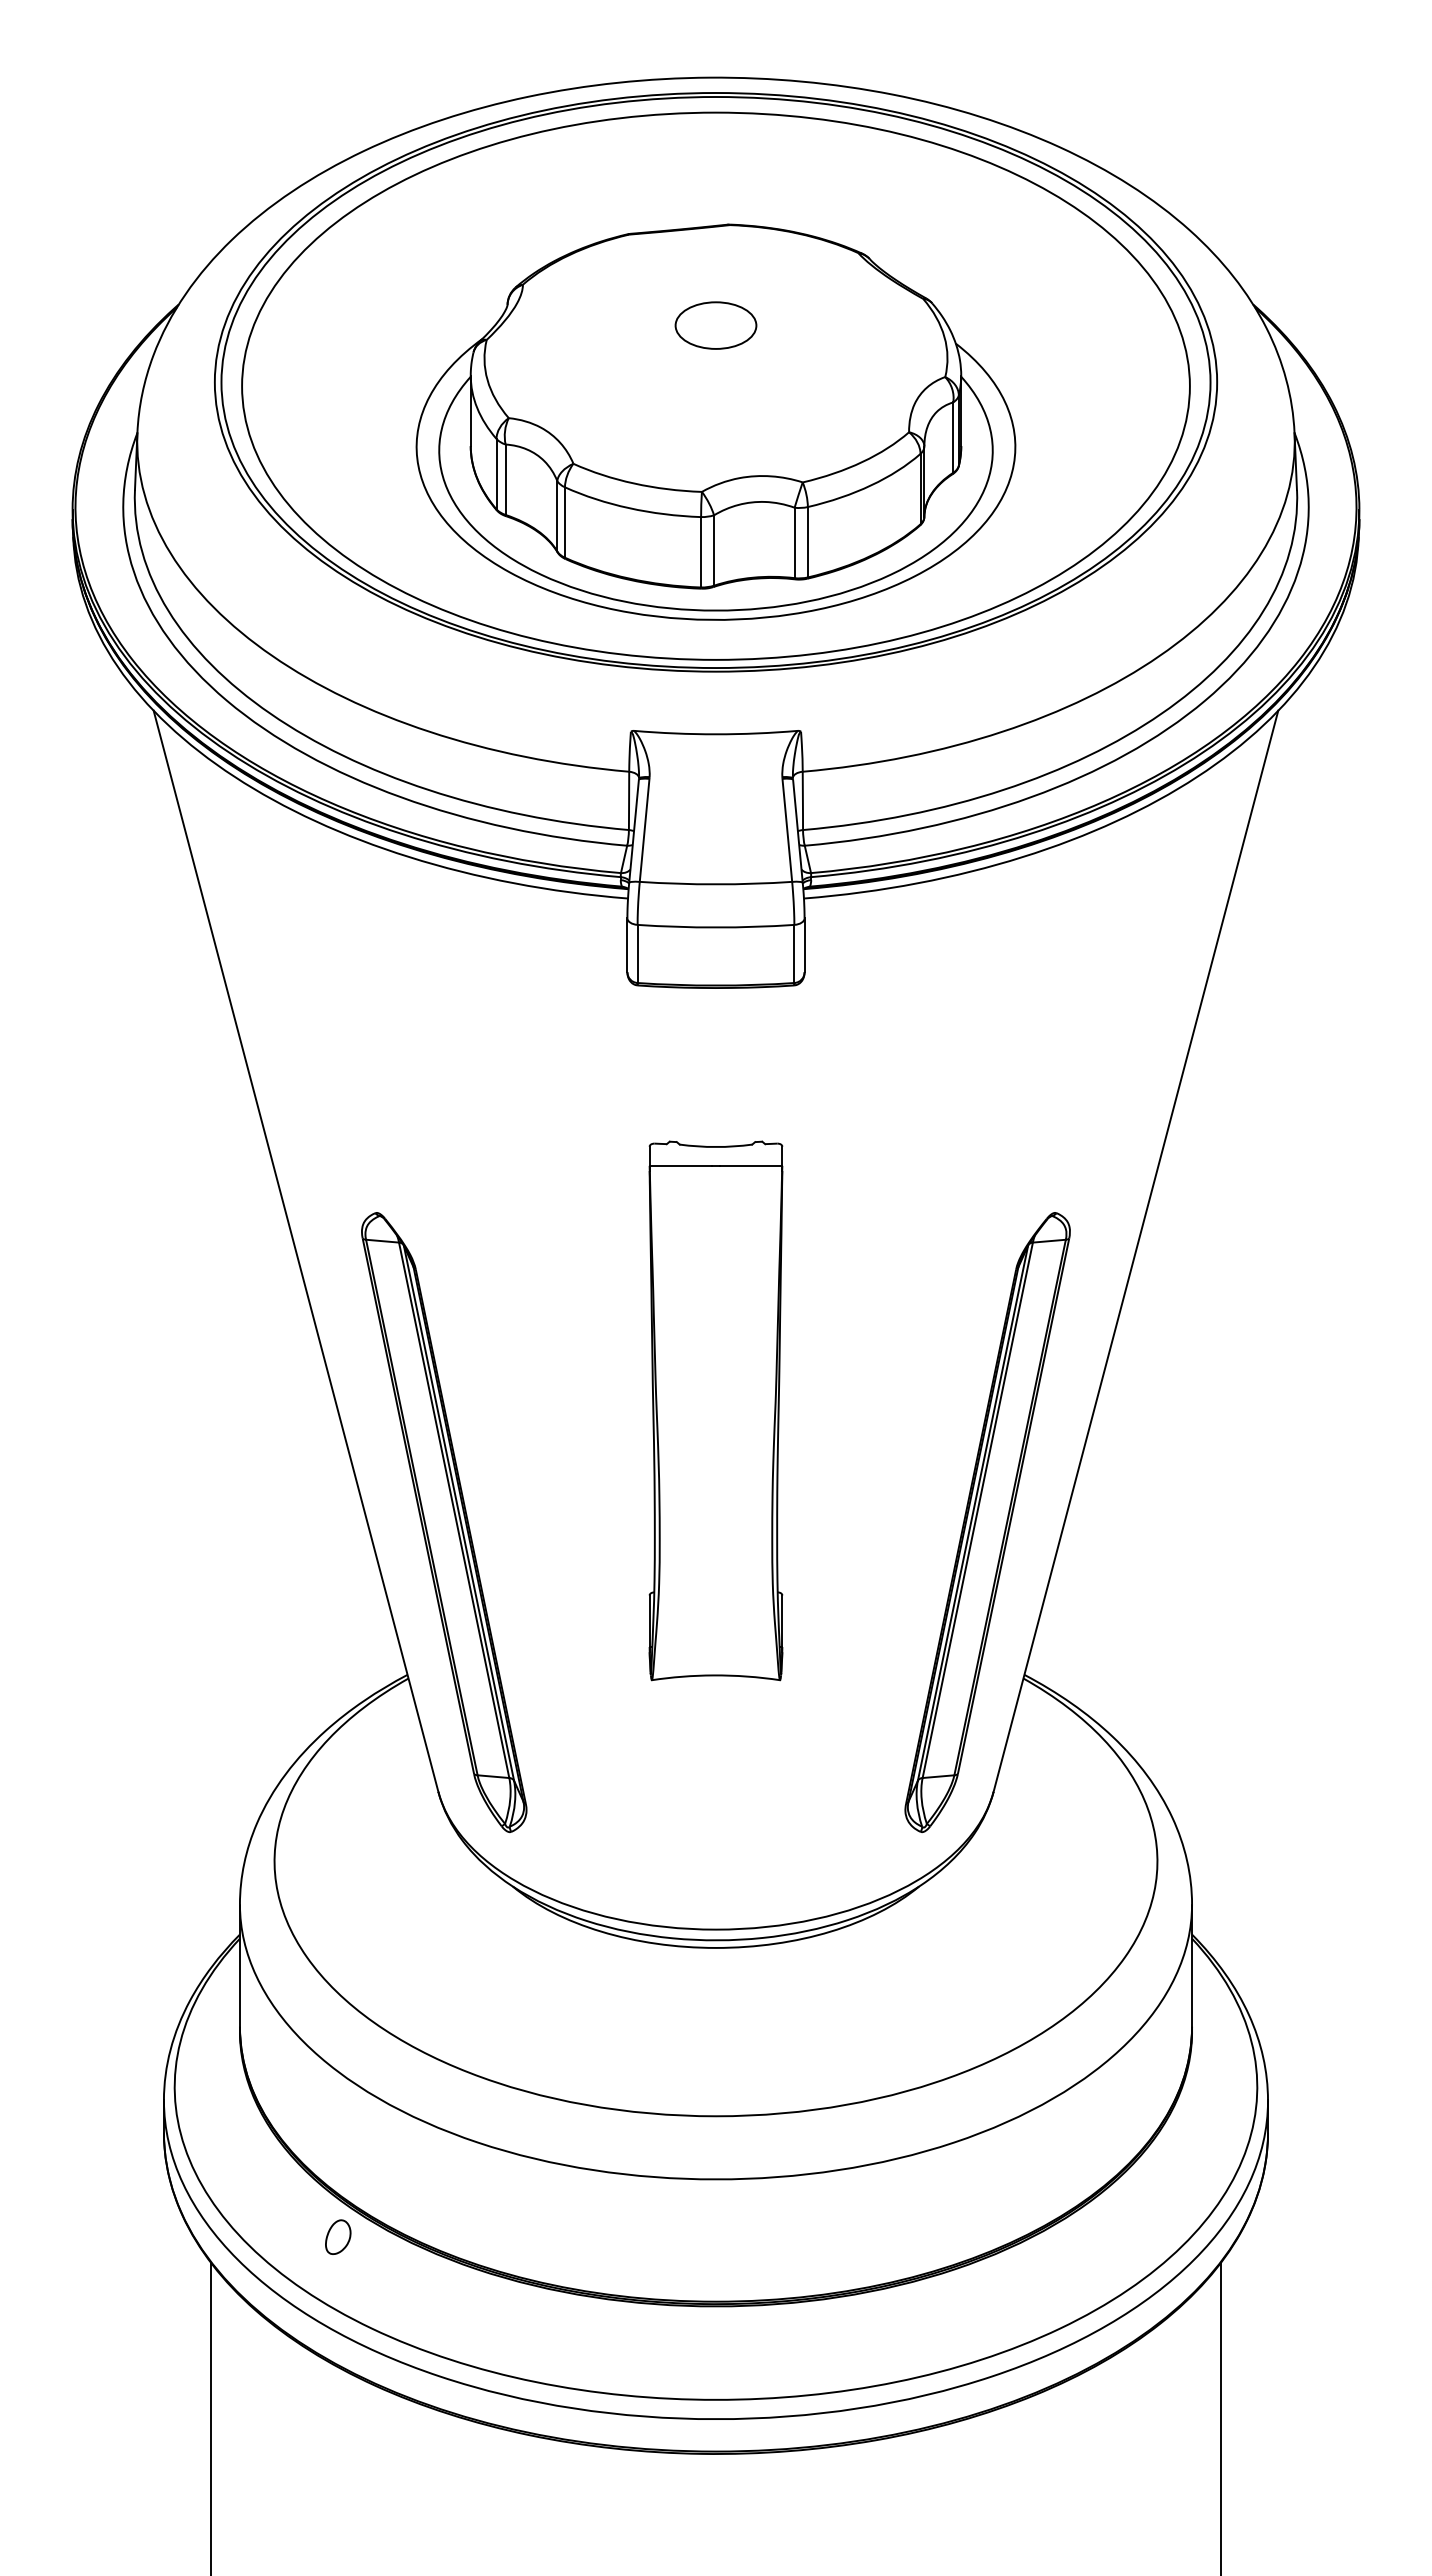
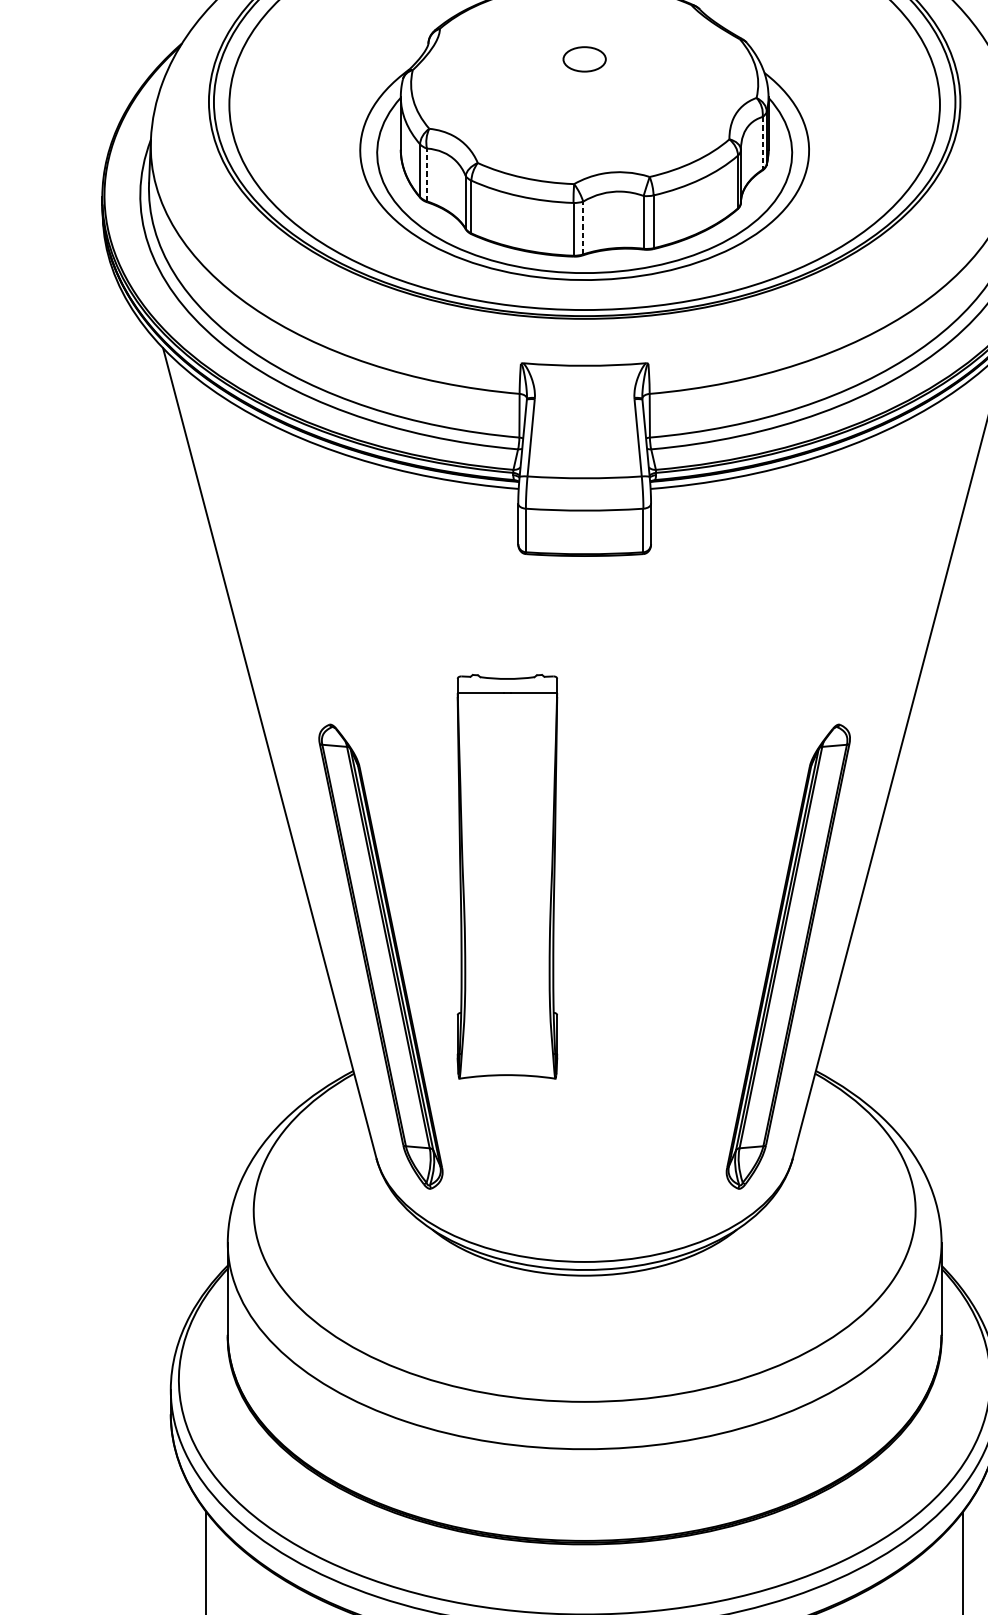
part: (715, 325) -> (584, 59), size x0.7
line: (953, 438) -> (762, 144), solid -> dashed
line: (505, 479) -> (426, 174), solid -> dashed
line: (714, 550) -> (583, 228), solid -> dashed
part: (715, 1410) -> (507, 876), moved
part: (338, 2236) -> (301, 1492), removed

